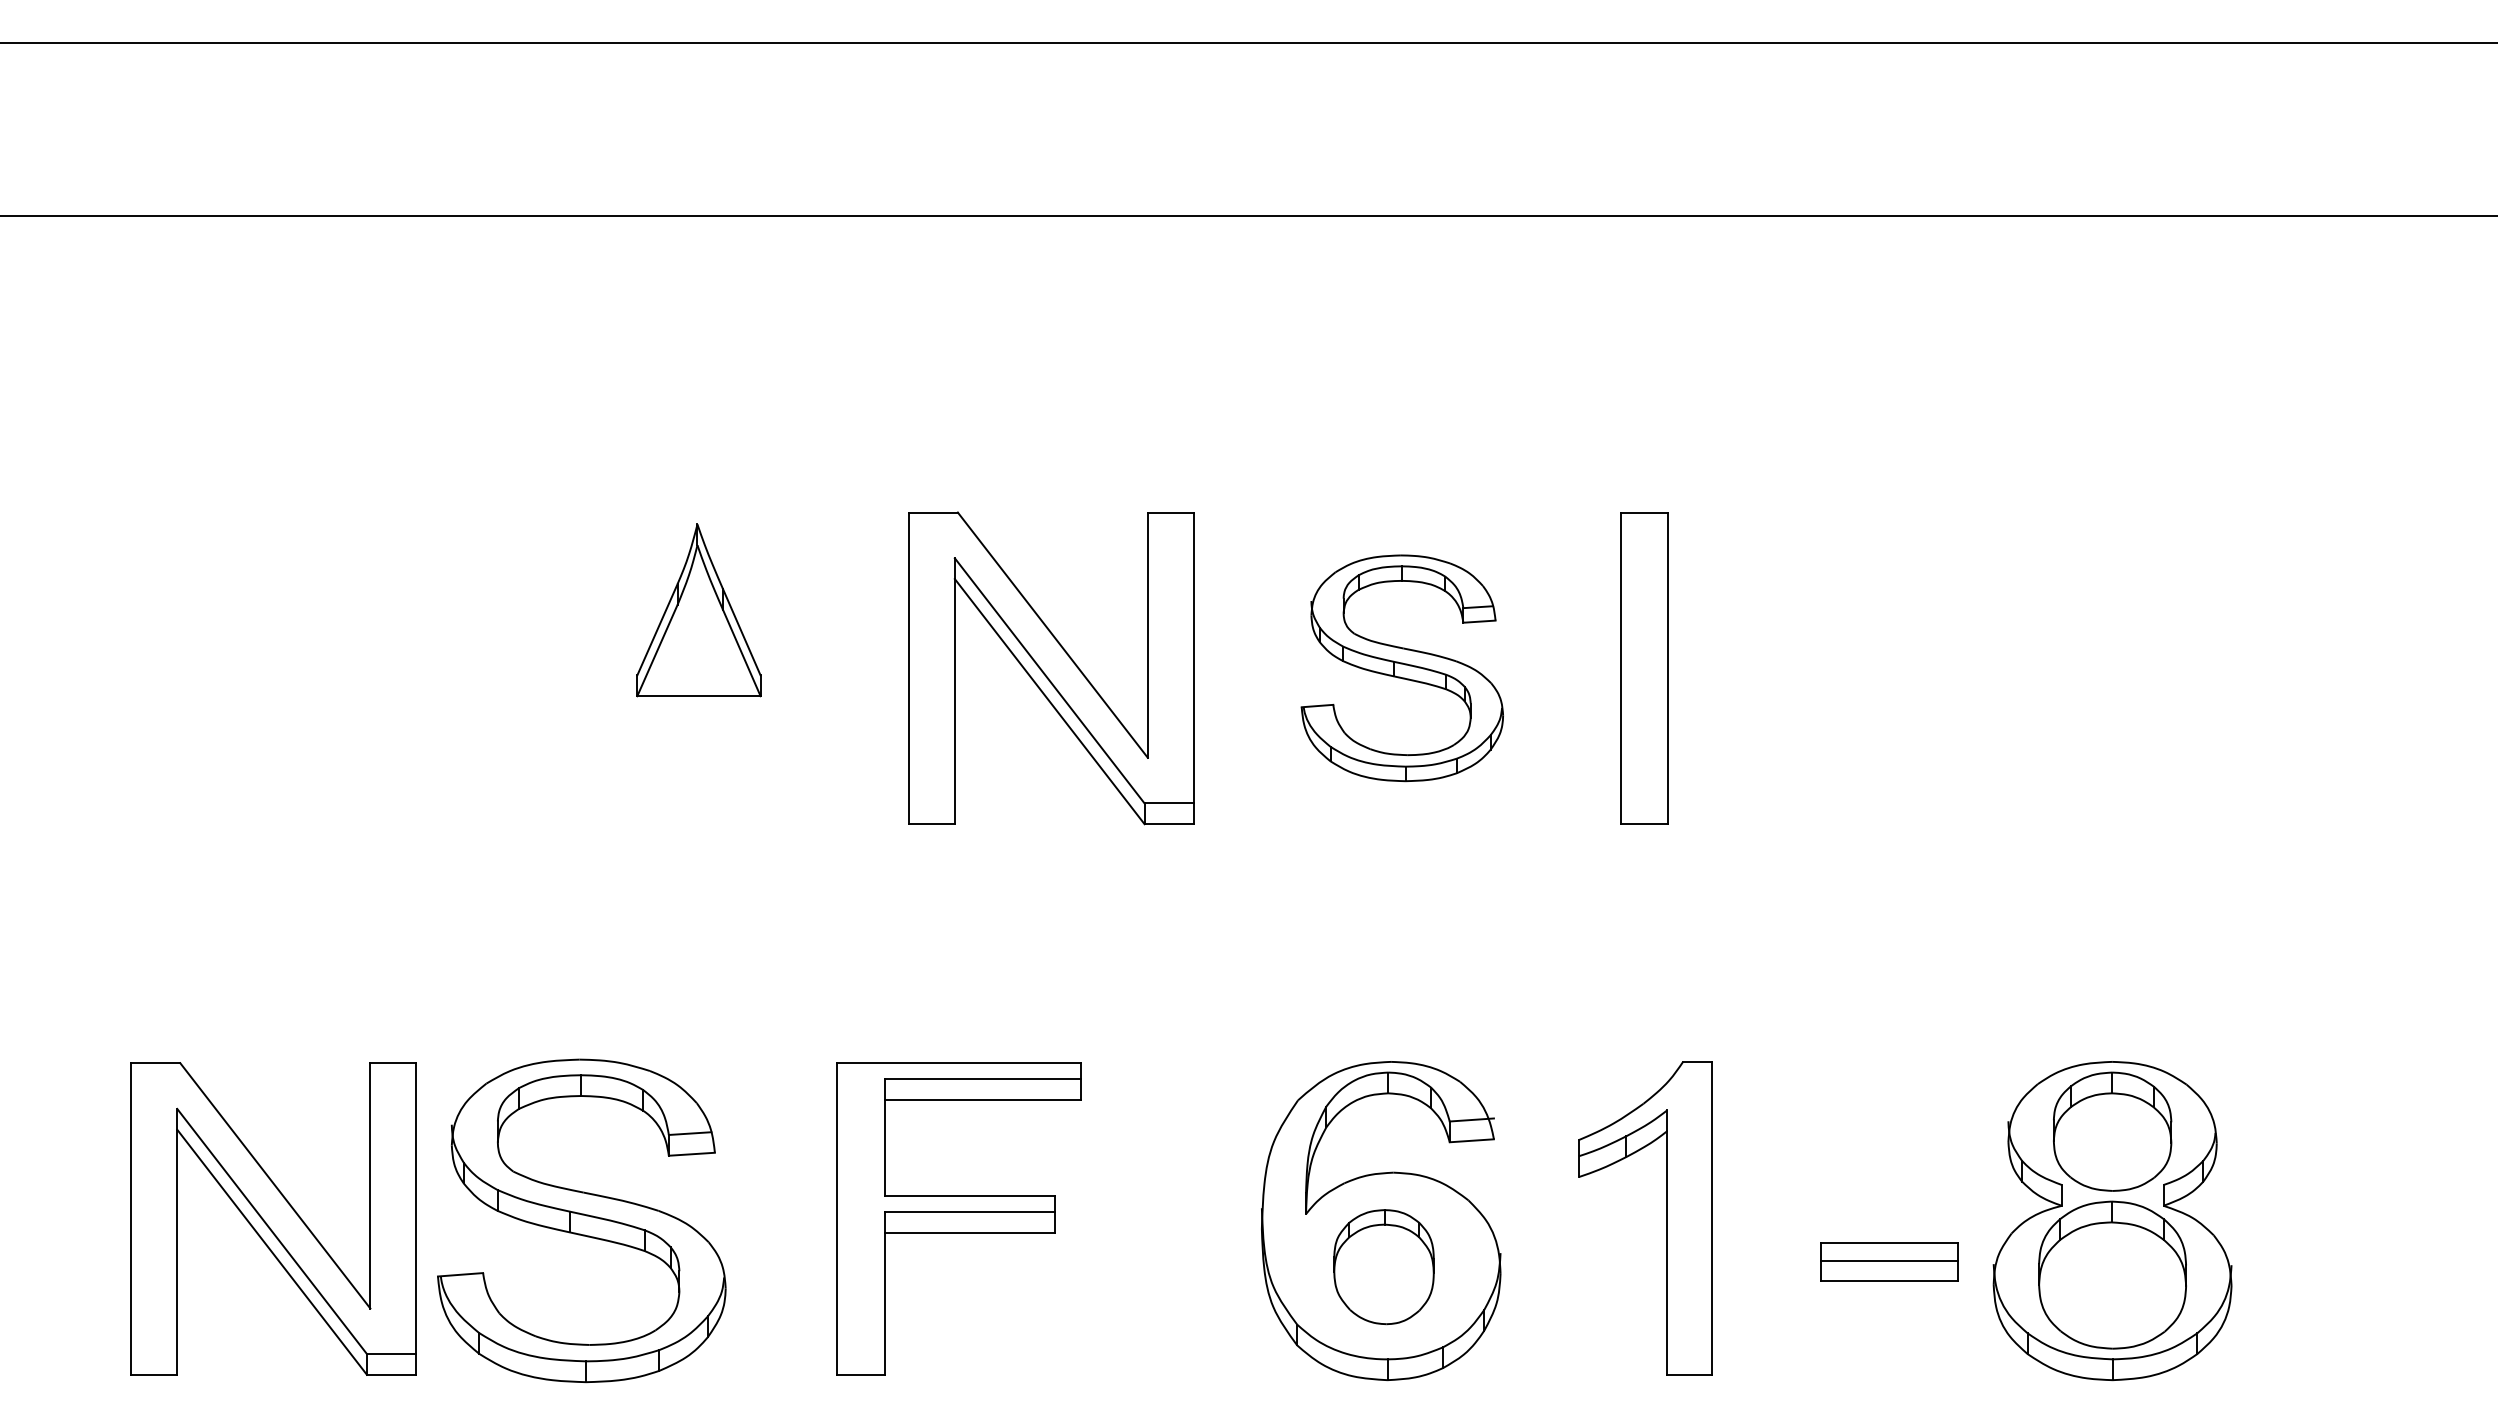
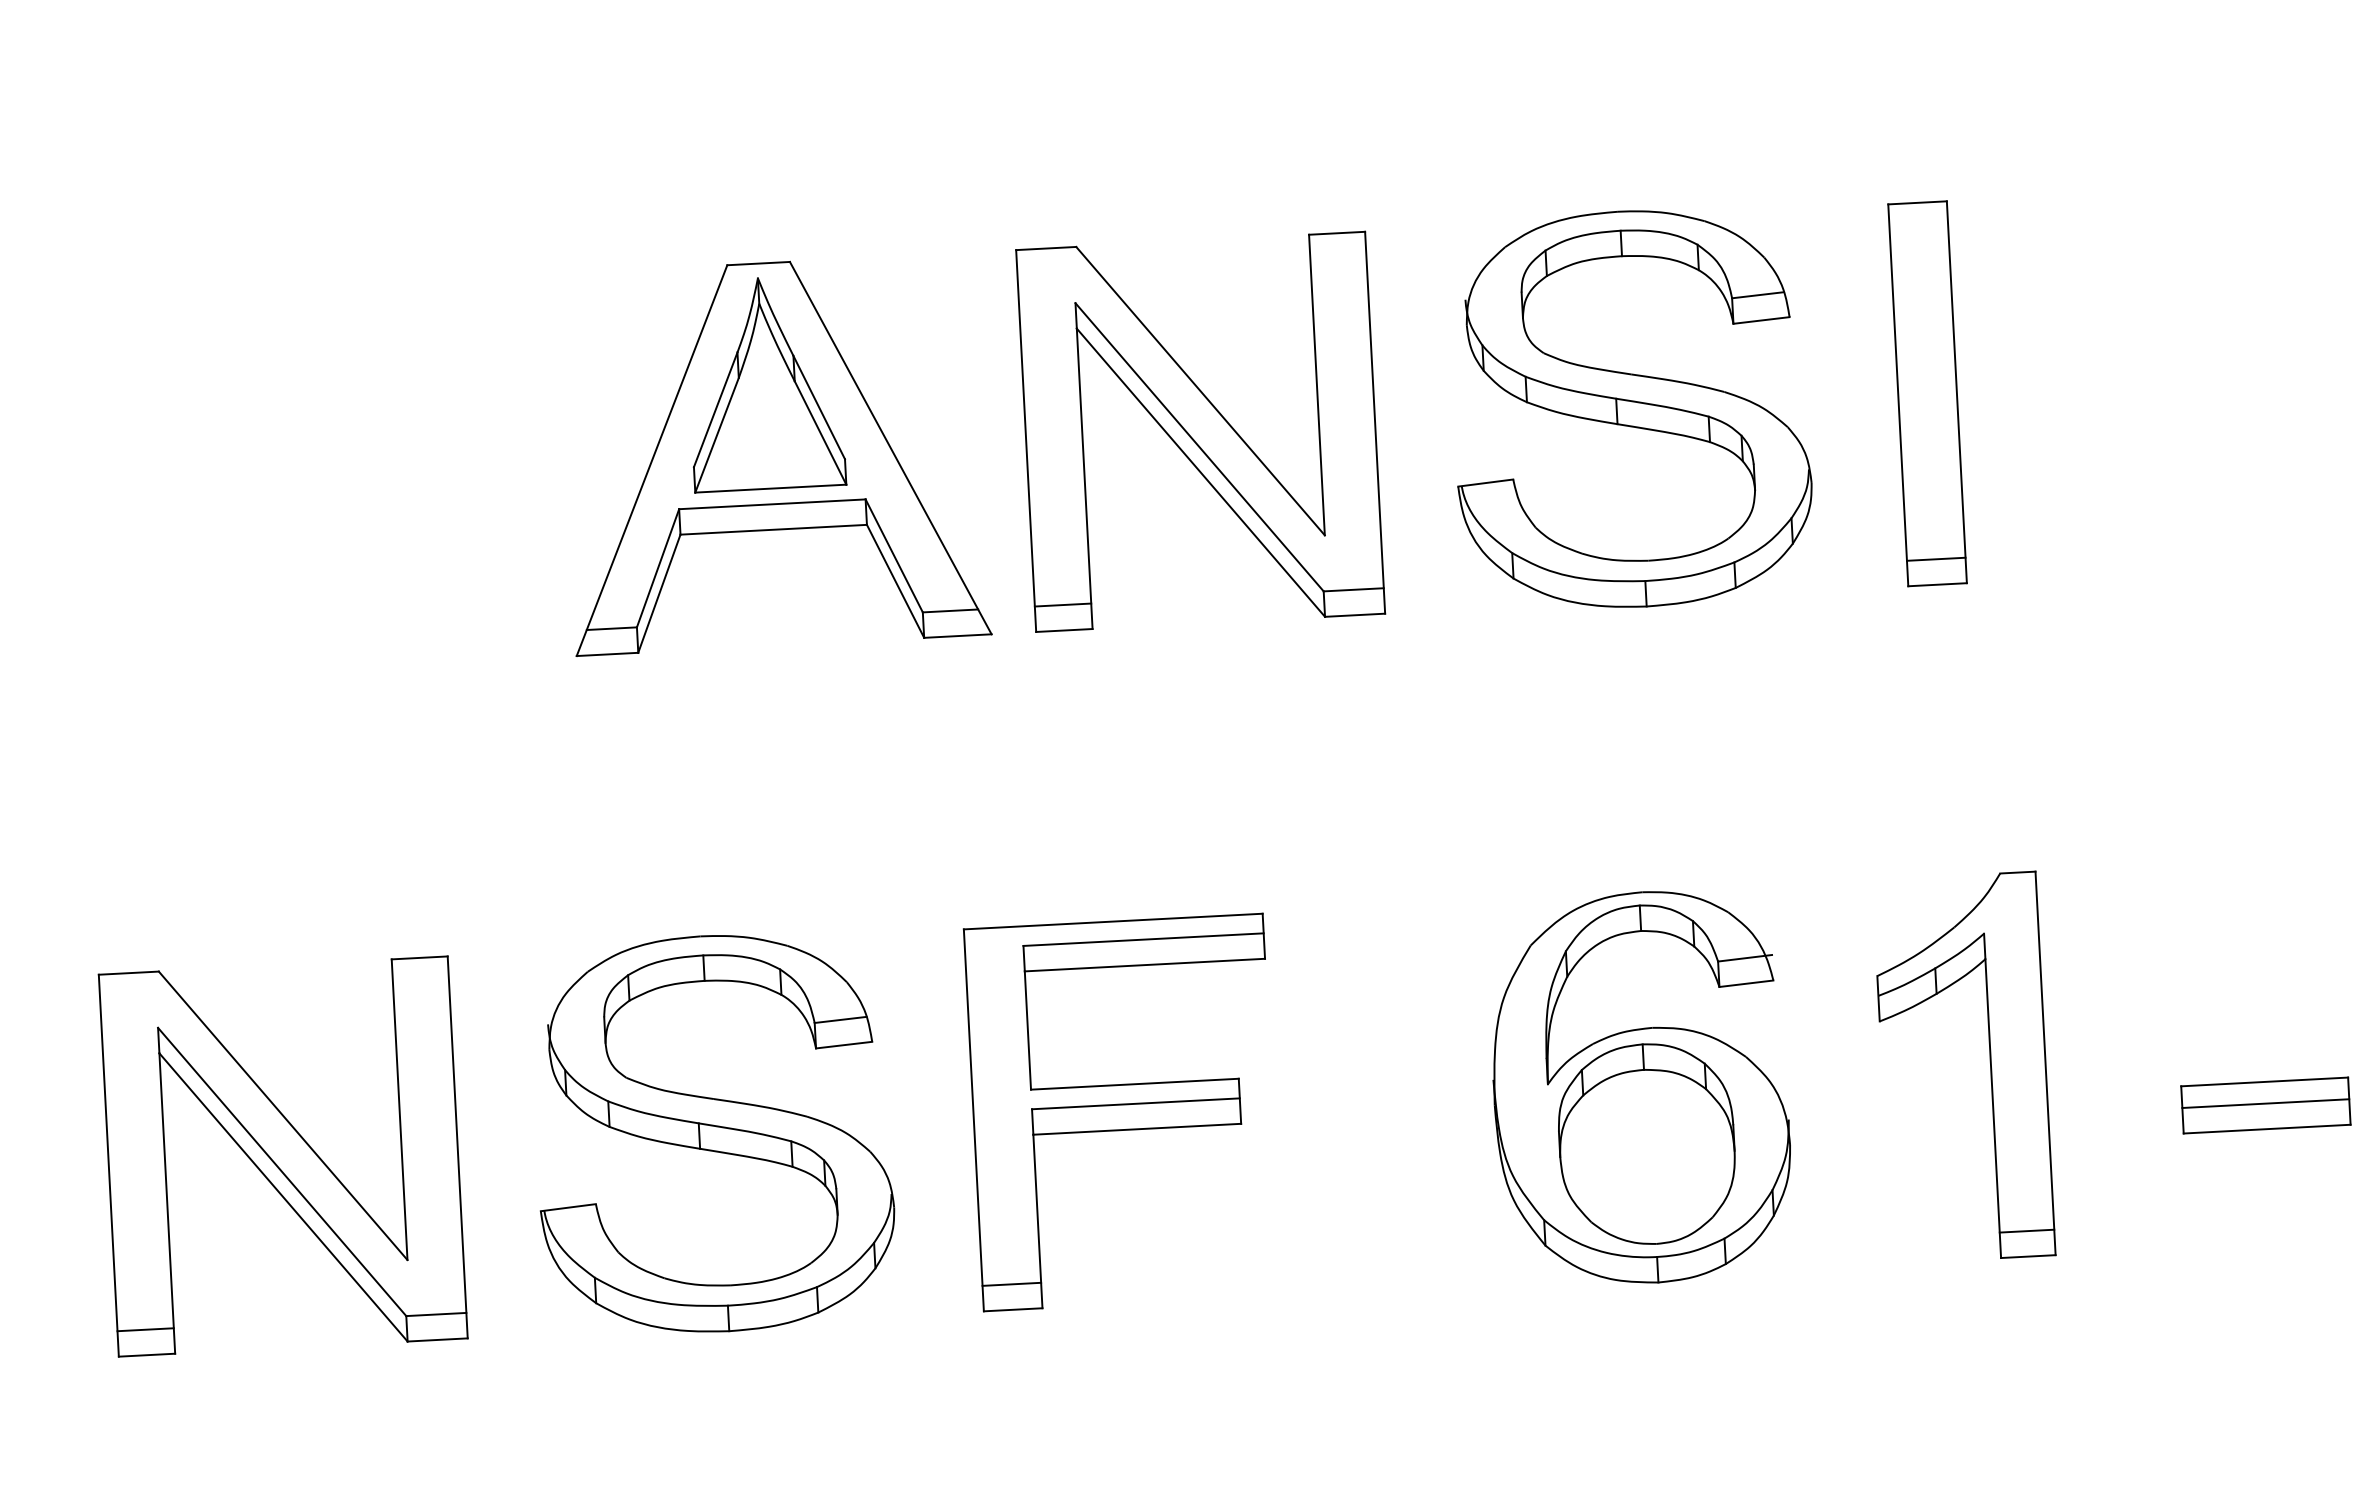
part: (702, 668) -> (773, 454), added
part: (1402, 668) -> (1631, 409), size x1.43
line: (931, 803) -> (1062, 605), added
line: (1644, 803) -> (1936, 559), added
part: (581, 1220) -> (713, 1133), moved
part: (1383, 1266) -> (1646, 1143), size x1.43
line: (154, 1354) -> (145, 1330), added
line: (861, 1354) -> (1012, 1284), added
line: (1689, 1354) -> (2026, 1231), added

